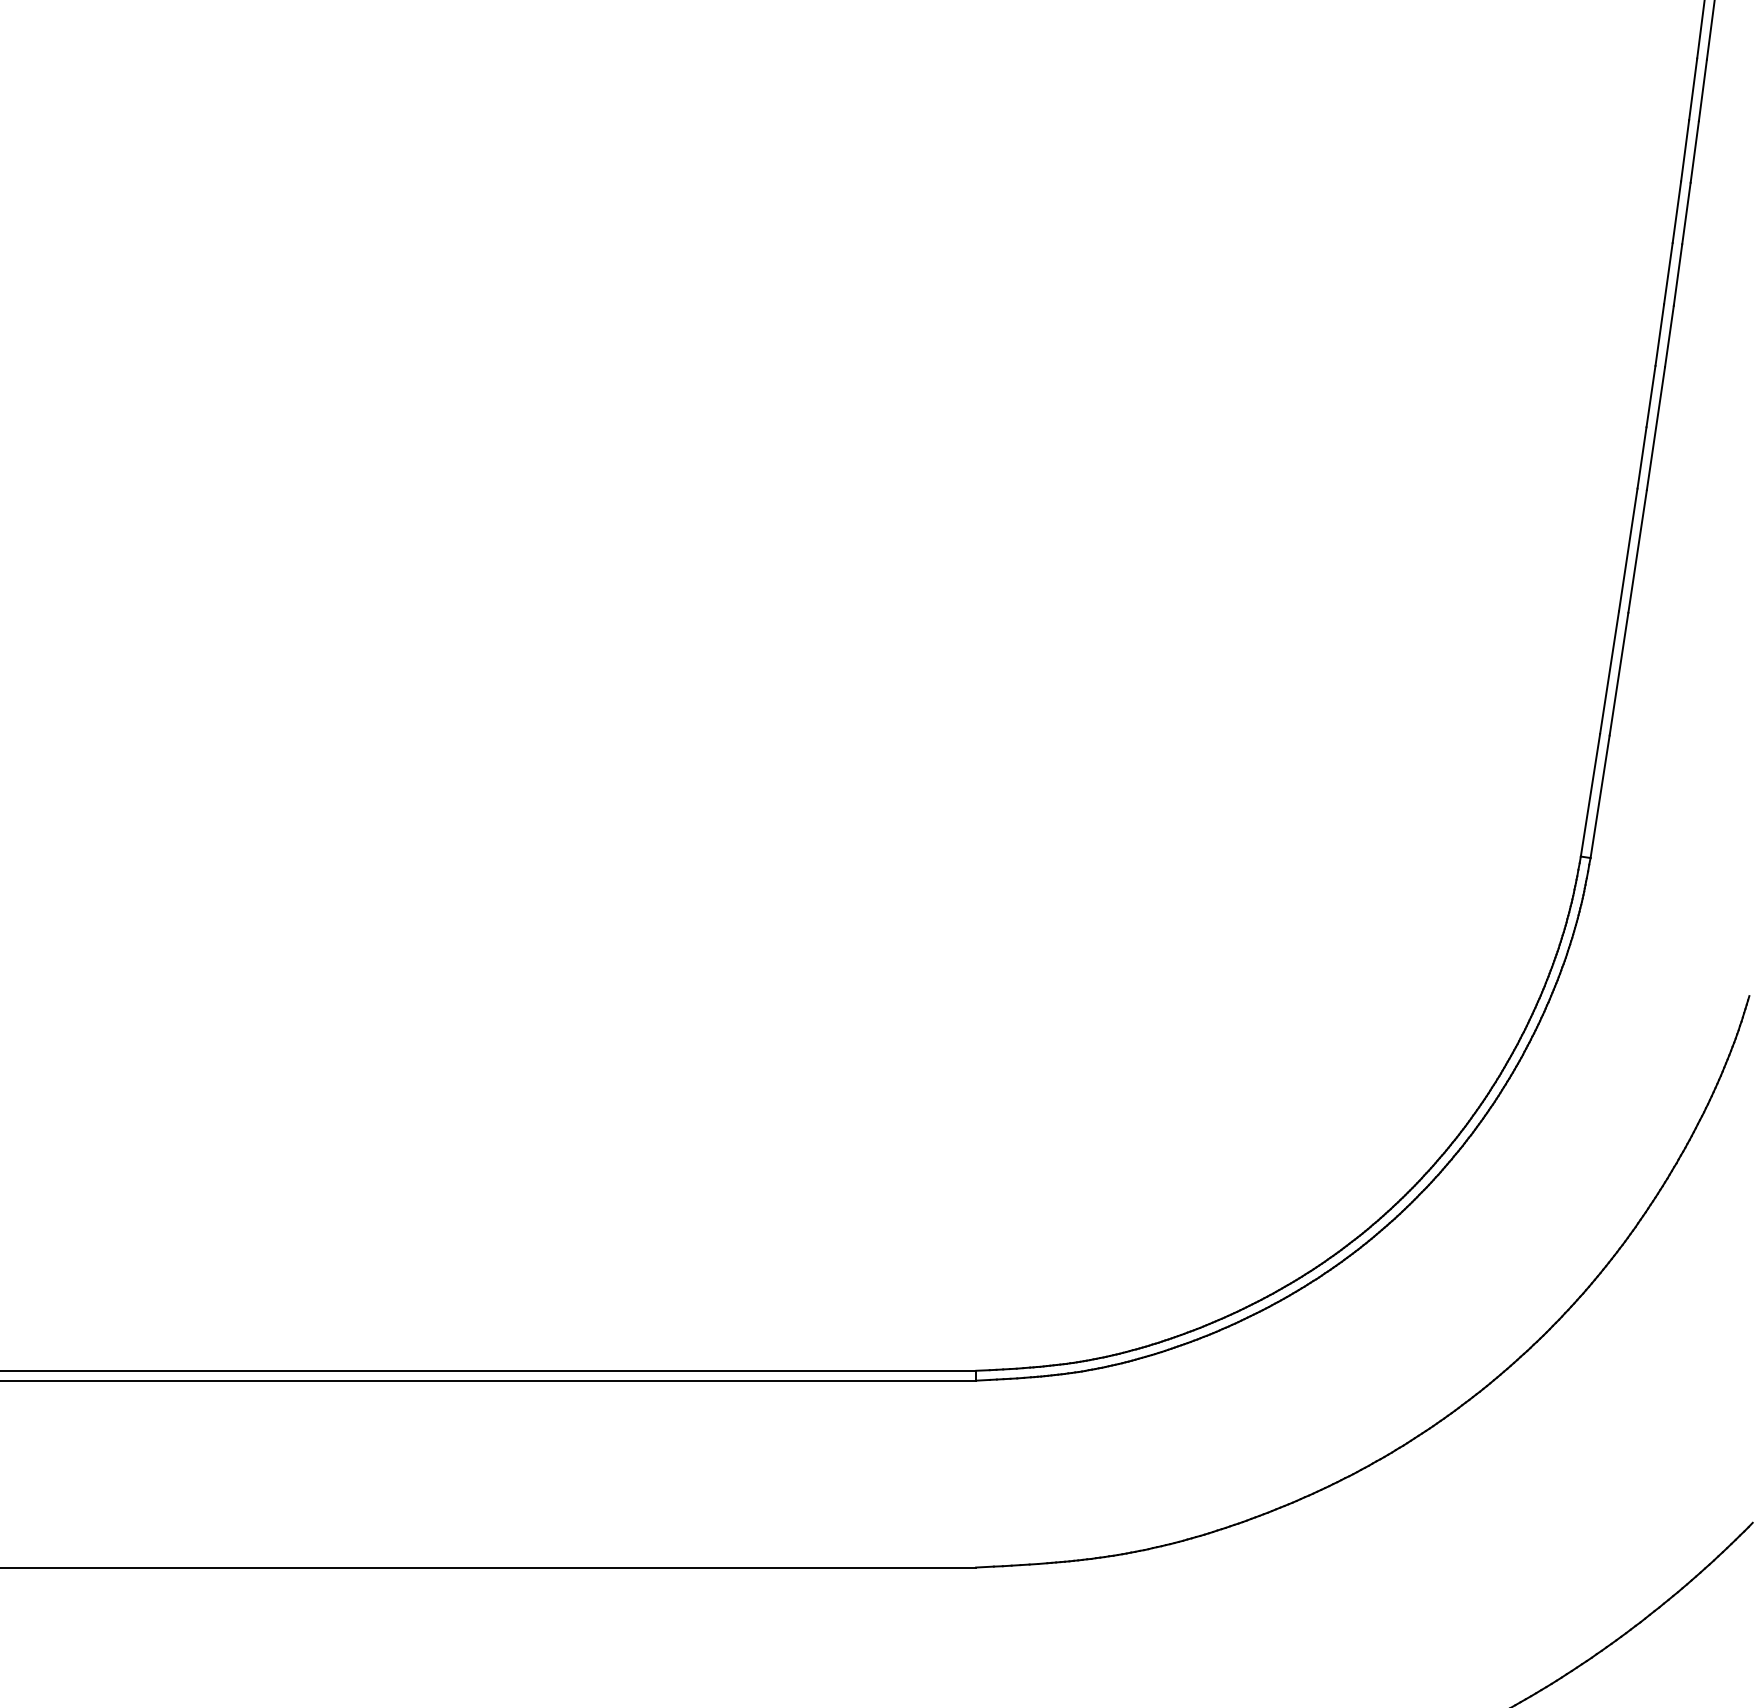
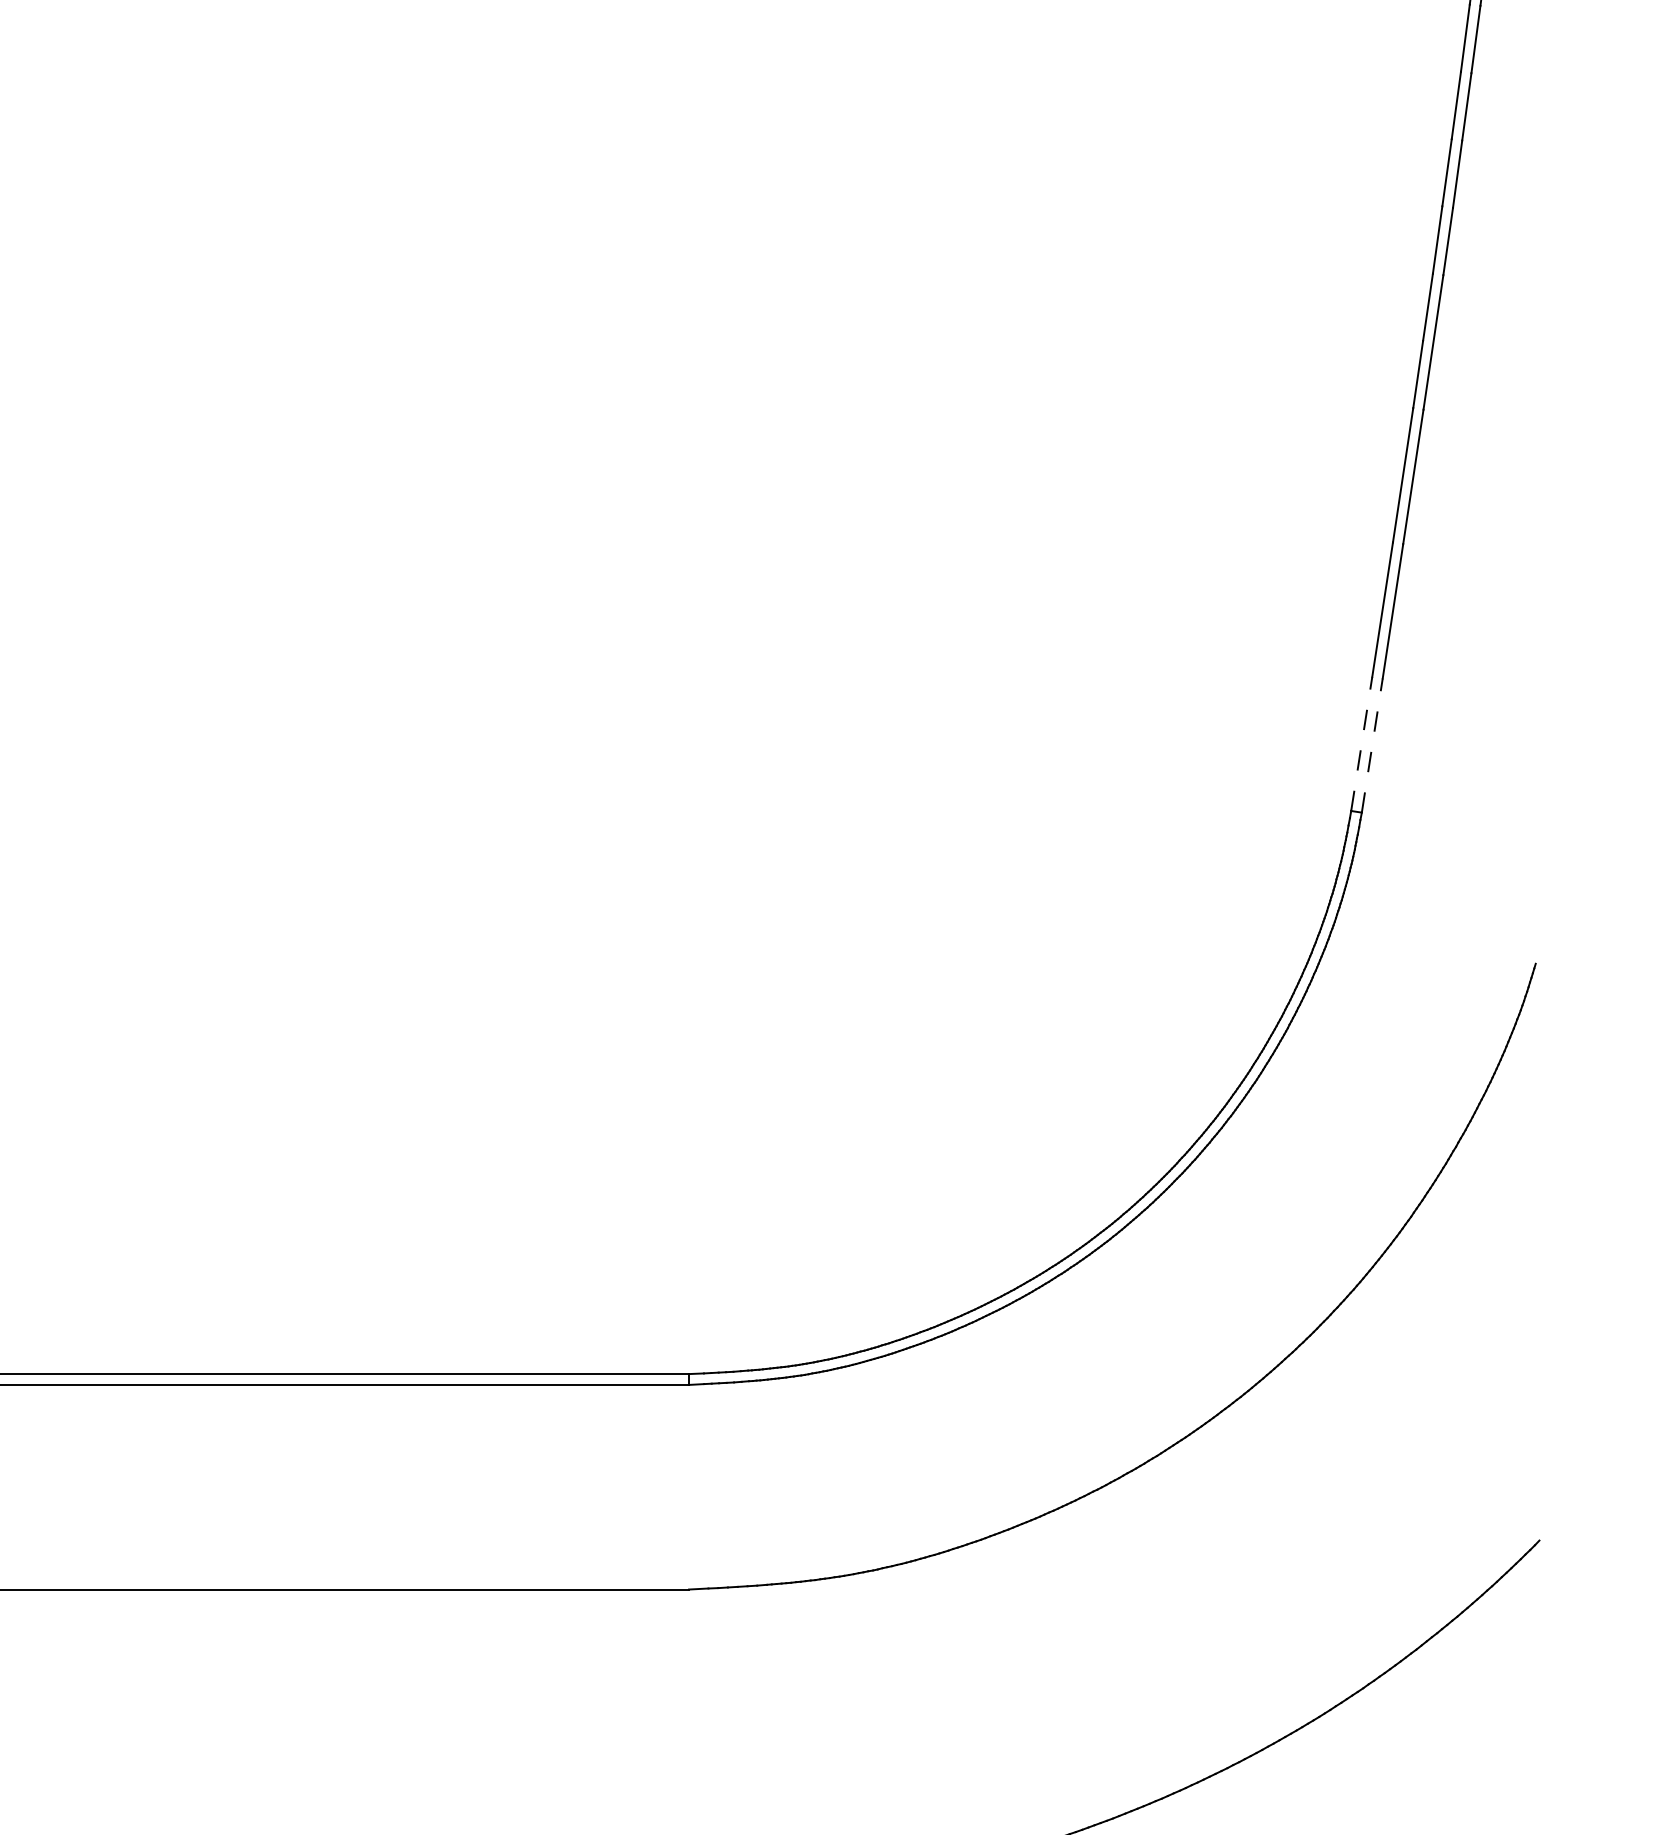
line: (1590, 794) -> (1361, 743), solid -> dashed
line: (1600, 796) -> (1372, 745), solid -> dashed

